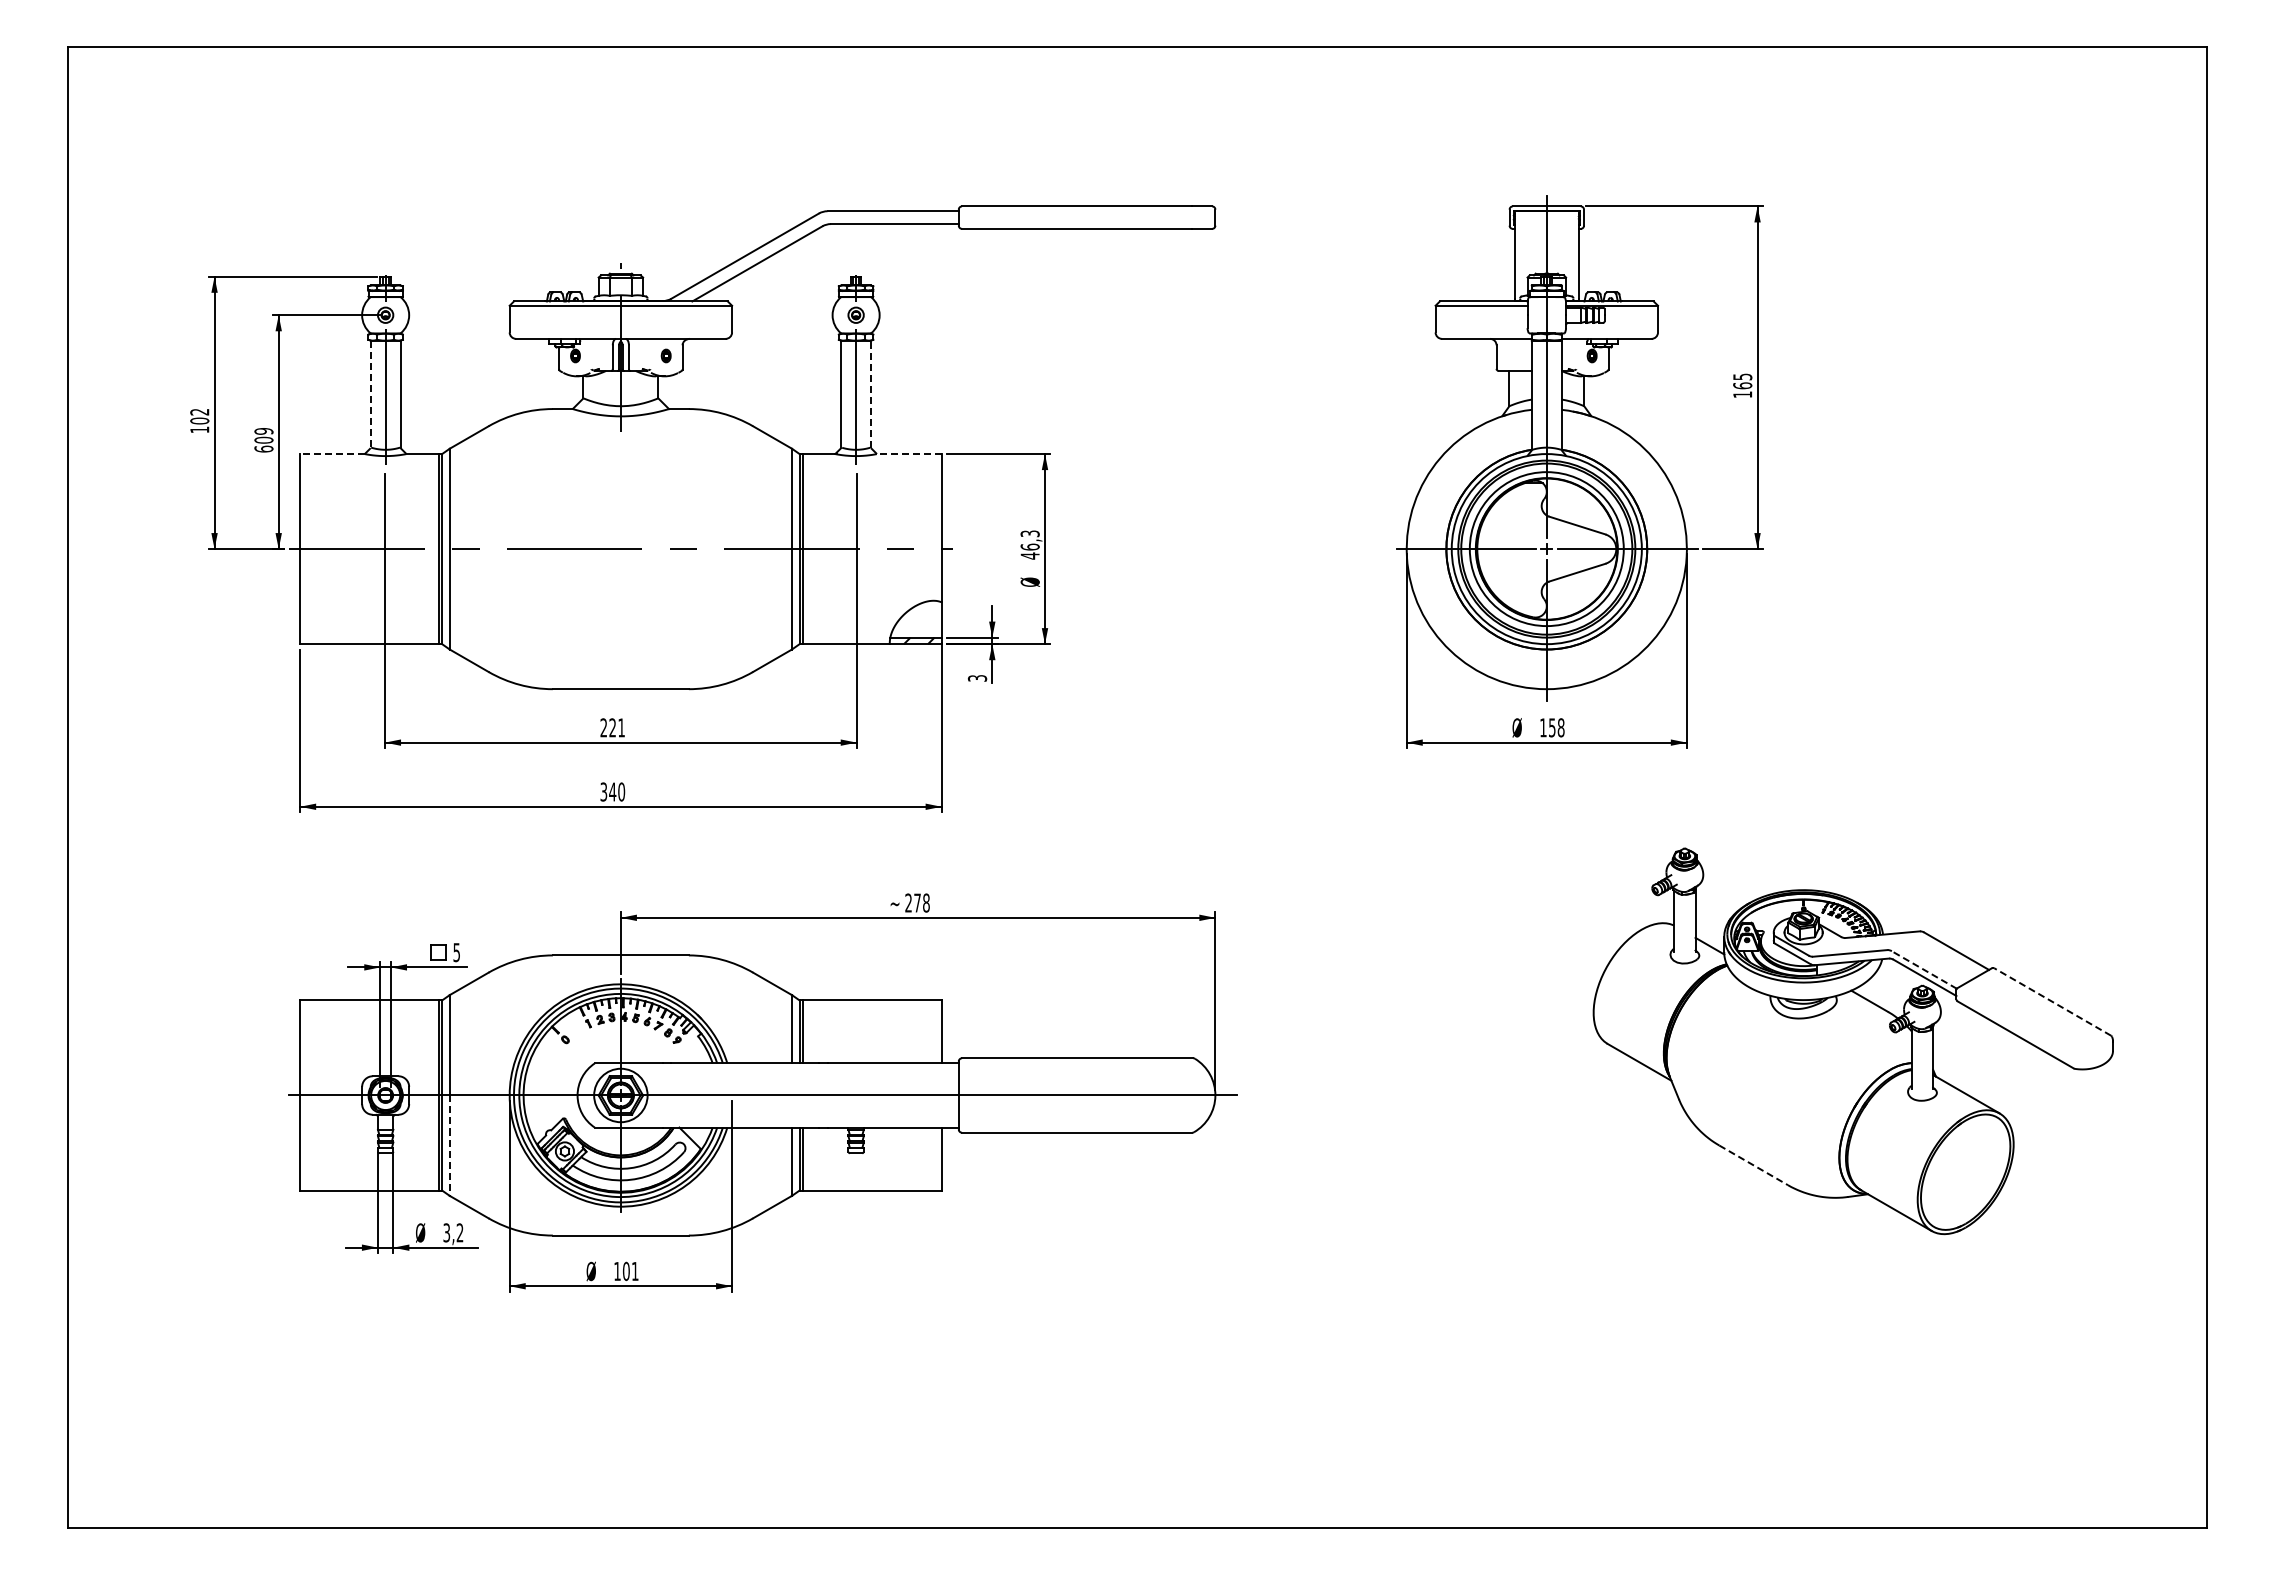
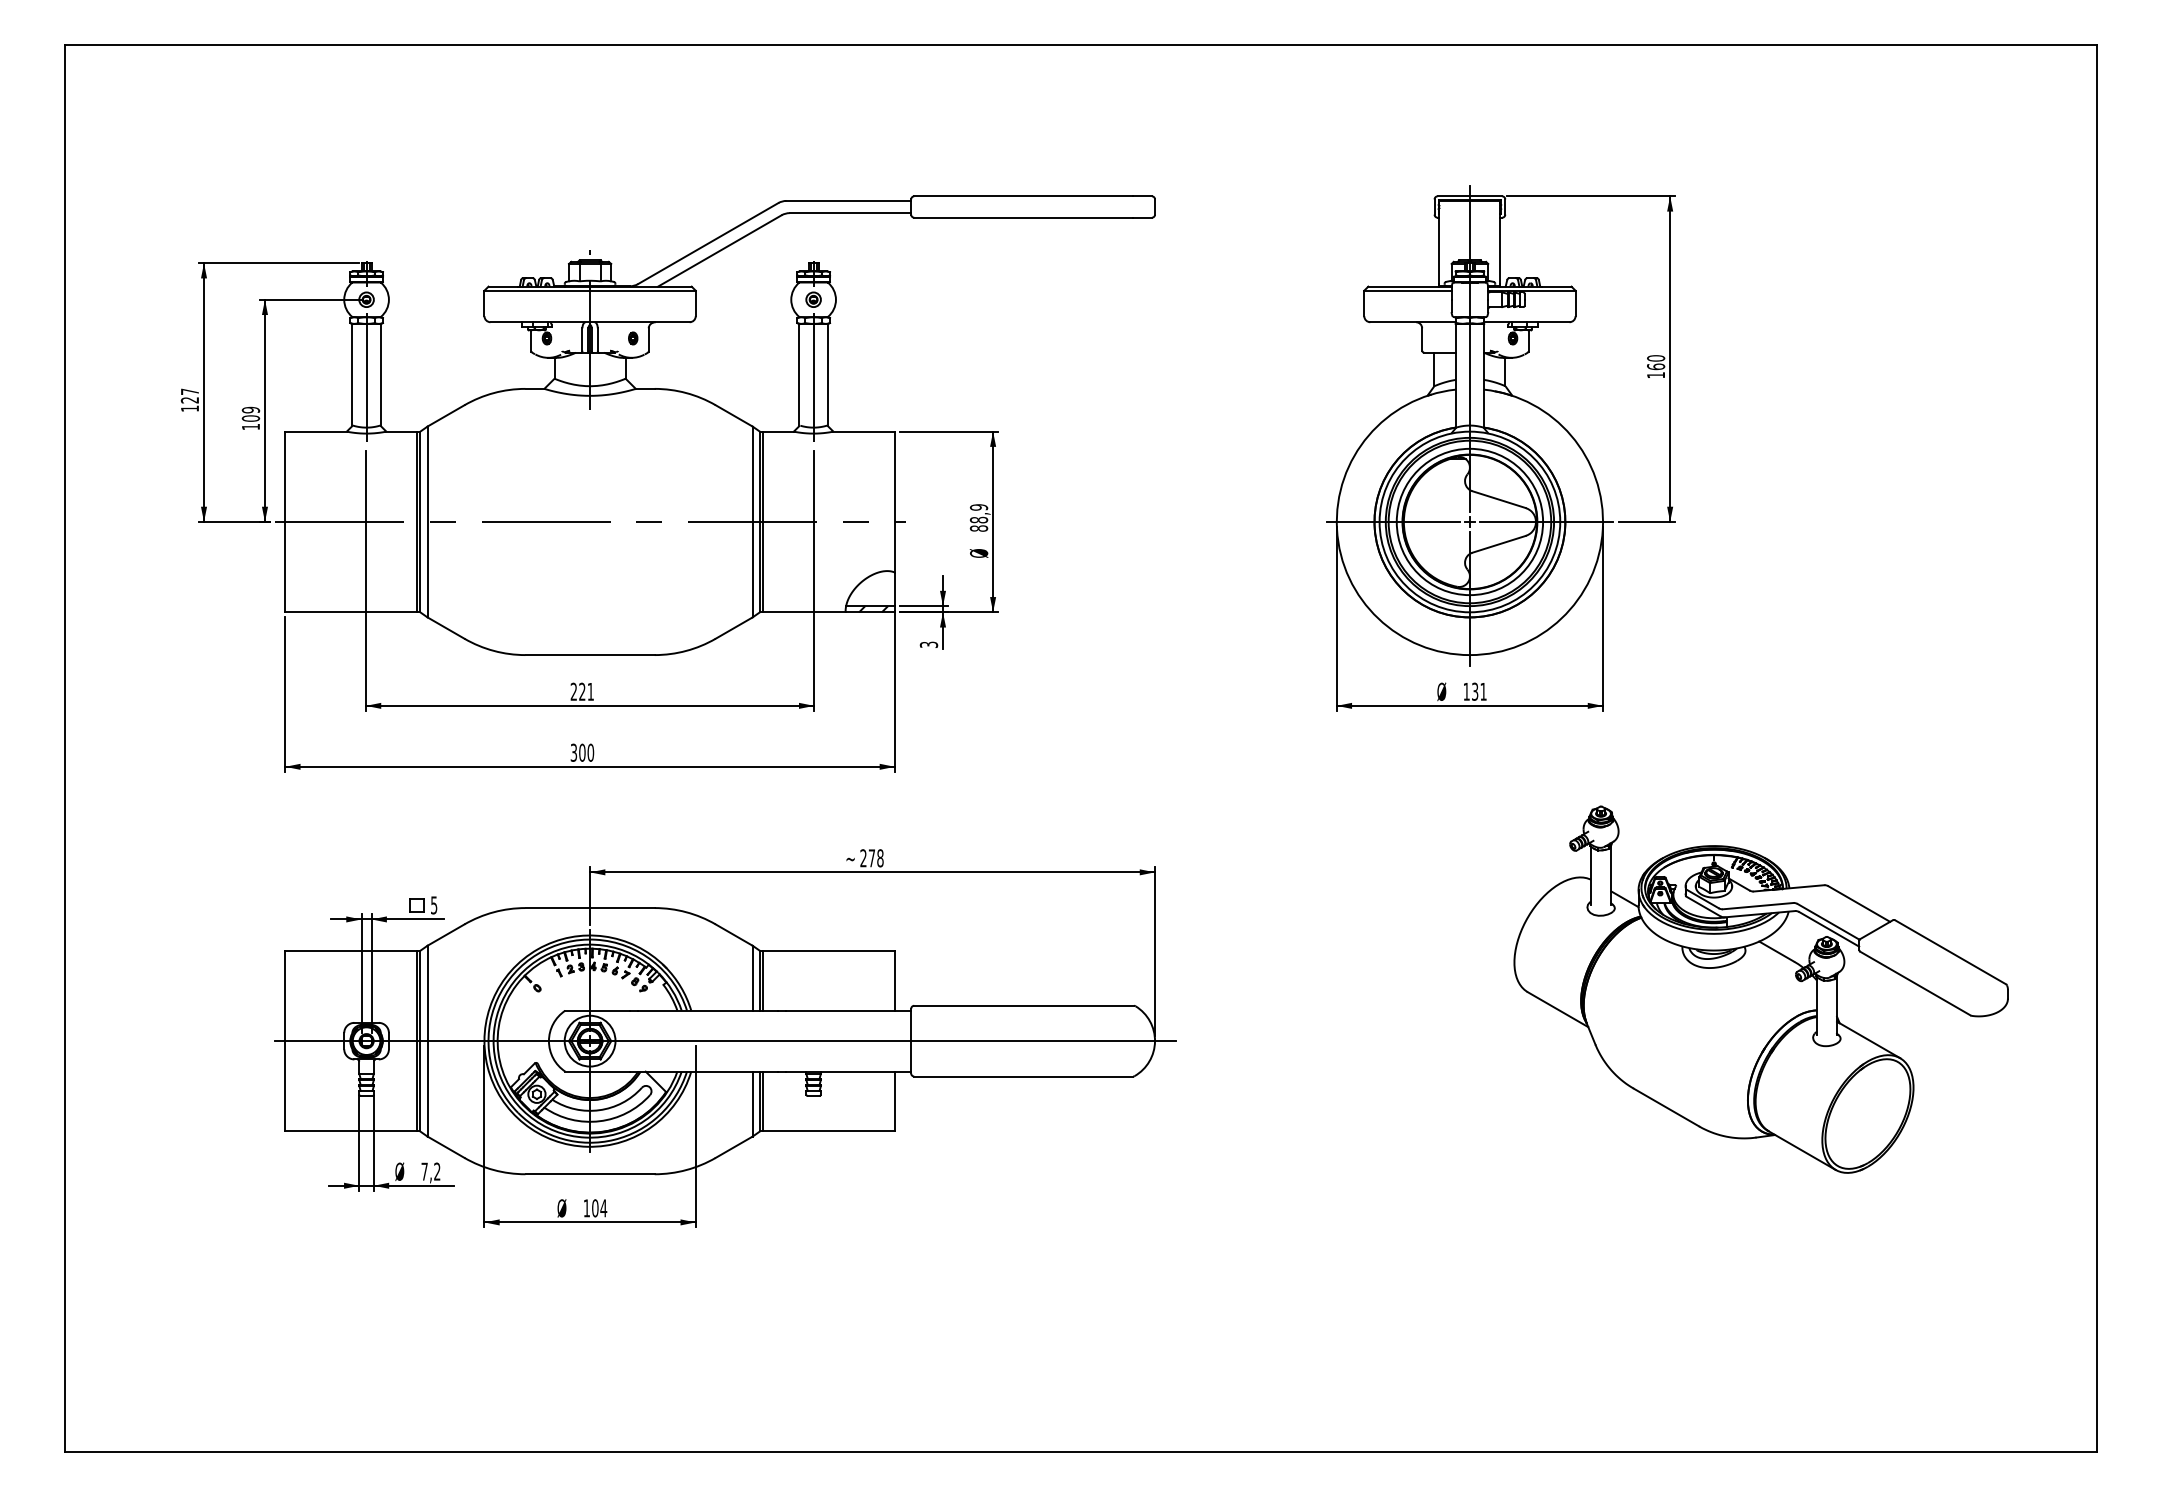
text: (1742, 376) -> (1655, 357), 165 -> 160
line: (370, 394) -> (352, 375), dashed -> solid
line: (871, 394) -> (828, 375), dashed -> solid
text: (199, 416) -> (189, 395), 102 -> 127
text: (263, 448) -> (250, 426), 609 -> 109
line: (331, 454) -> (315, 432), dashed -> solid
line: (908, 454) -> (863, 432), dashed -> solid
text: (1029, 544) -> (978, 517), 46,3 -> 88,9
text: (1556, 727) -> (1479, 691), 158 -> 131
text: (612, 791) -> (582, 752), 340 -> 300
line: (1924, 970) -> (1828, 922), dashed -> solid
line: (2052, 1001) -> (1950, 951), dashed -> solid
line: (449, 1146) -> (427, 1089), dashed -> solid
line: (1753, 1165) -> (1666, 1107), dashed -> solid
text: (446, 1232) -> (424, 1171), 3,2 -> 7,2
text: (634, 1271) -> (603, 1208), 101 -> 104

